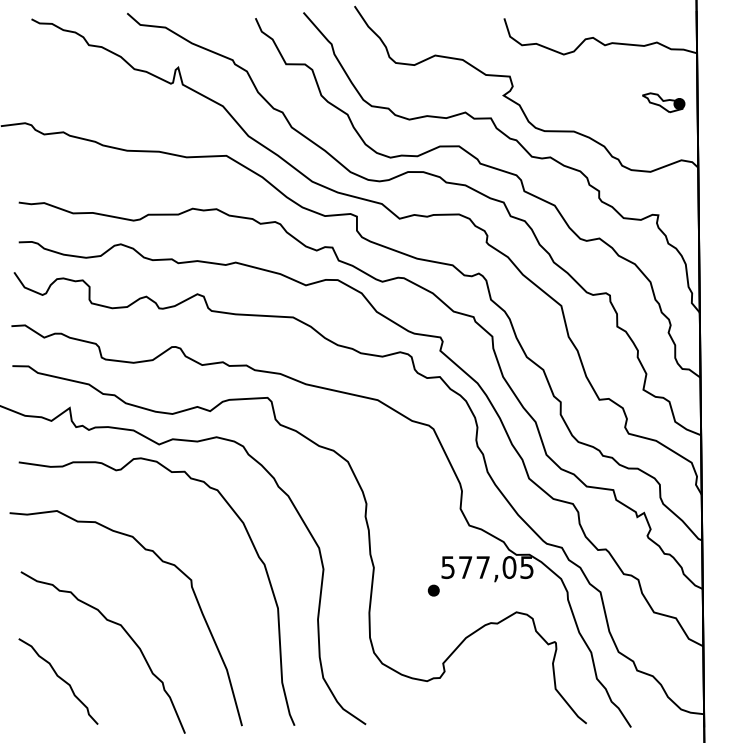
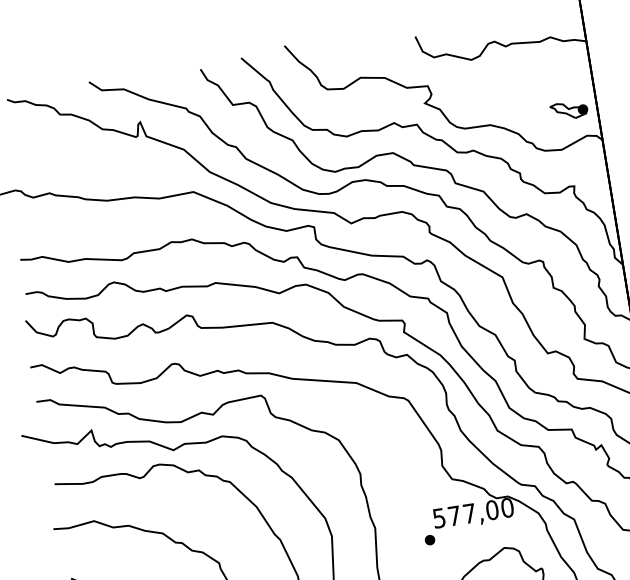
part: (663, 102) -> (569, 110), moved
text: (526, 567) -> (507, 507), 577,05 -> 577,00

